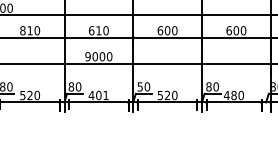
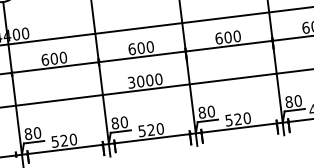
text: (26, 30) -> (49, 59), 810 -> 600
text: (98, 30) -> (140, 47), 610 -> 600
text: (87, 56) -> (130, 82), 9000 -> 3000
text: (139, 86) -> (201, 112), 50 -> 80
text: (98, 95) -> (150, 130), 401 -> 520

